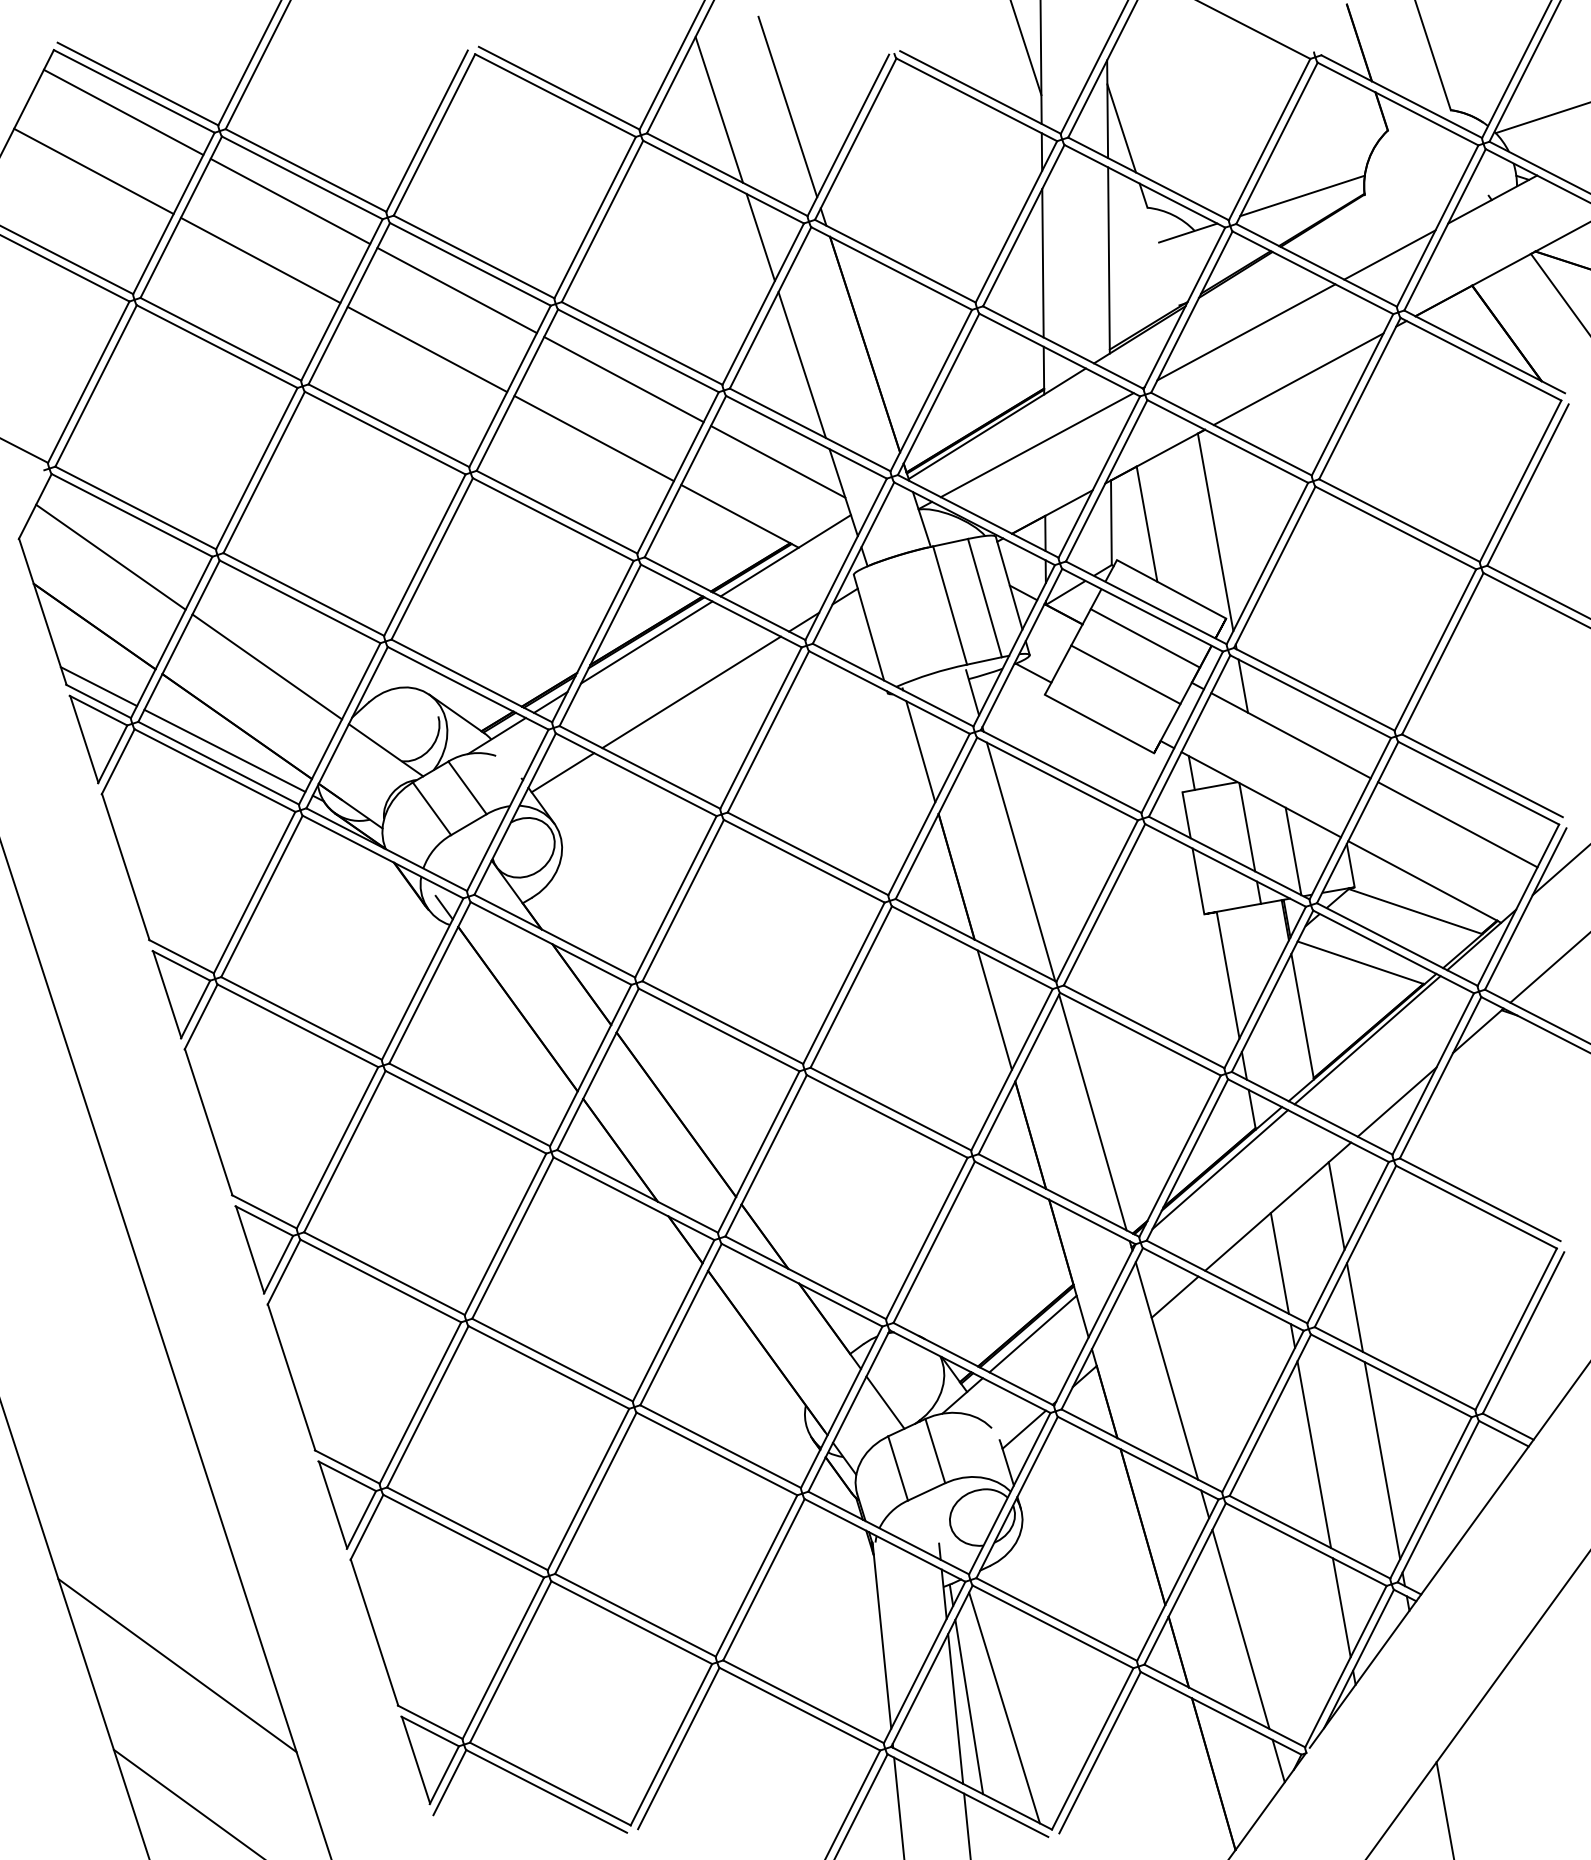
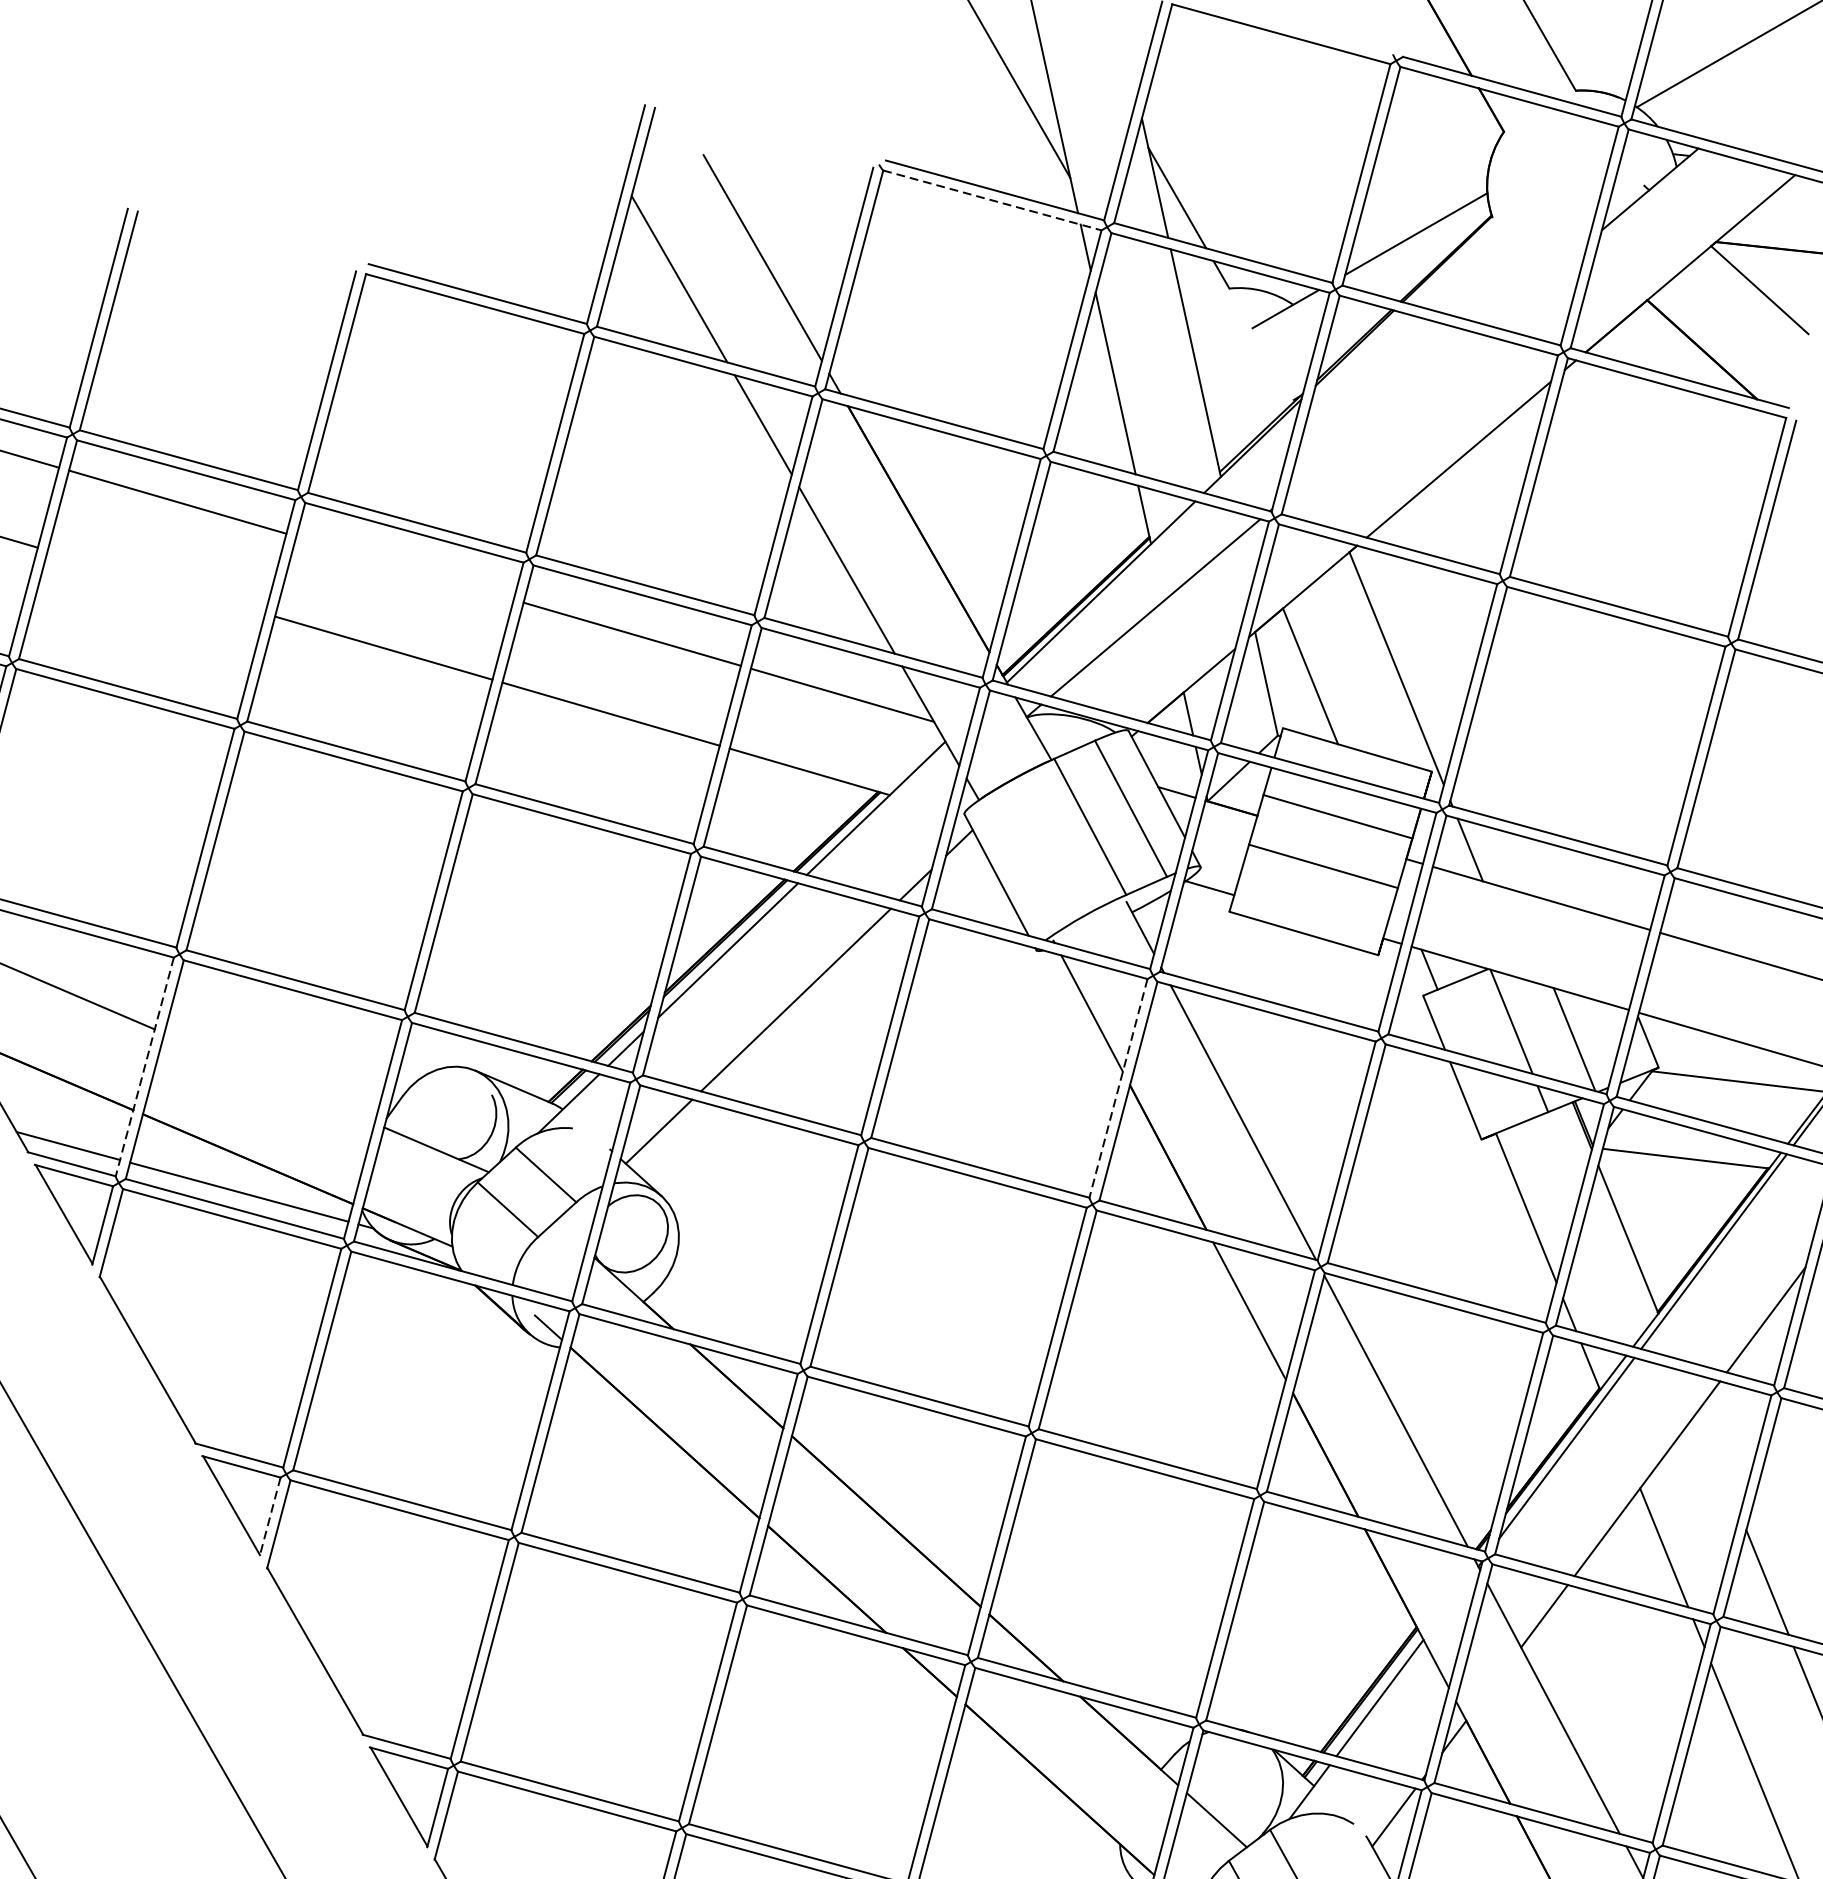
line: (977, 100) -> (993, 201), solid -> dashed
line: (1389, 254) -> (1537, 283), removed
line: (260, 260) -> (156, 582), removed
line: (456, 290) -> (404, 568), removed
line: (1246, 332) -> (1382, 415), removed
line: (171, 637) -> (144, 1067), solid -> dashed
line: (267, 666) -> (269, 1077), removed
line: (928, 815) -> (1118, 1089), solid -> dashed
line: (195, 1010) -> (270, 1517), solid -> dashed
line: (1336, 1205) -> (1718, 1462), removed

